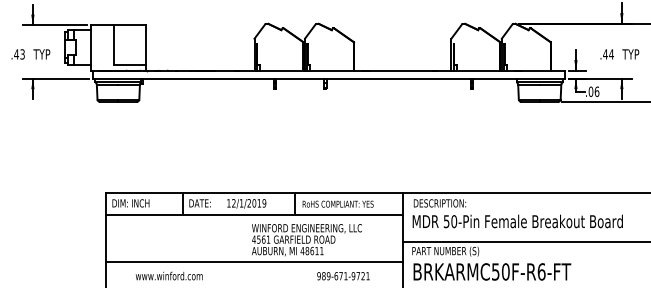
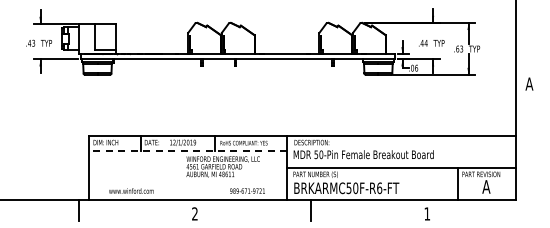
line: (254, 215) -> (188, 150), solid -> dashed
line: (254, 261) -> (188, 181), removed

